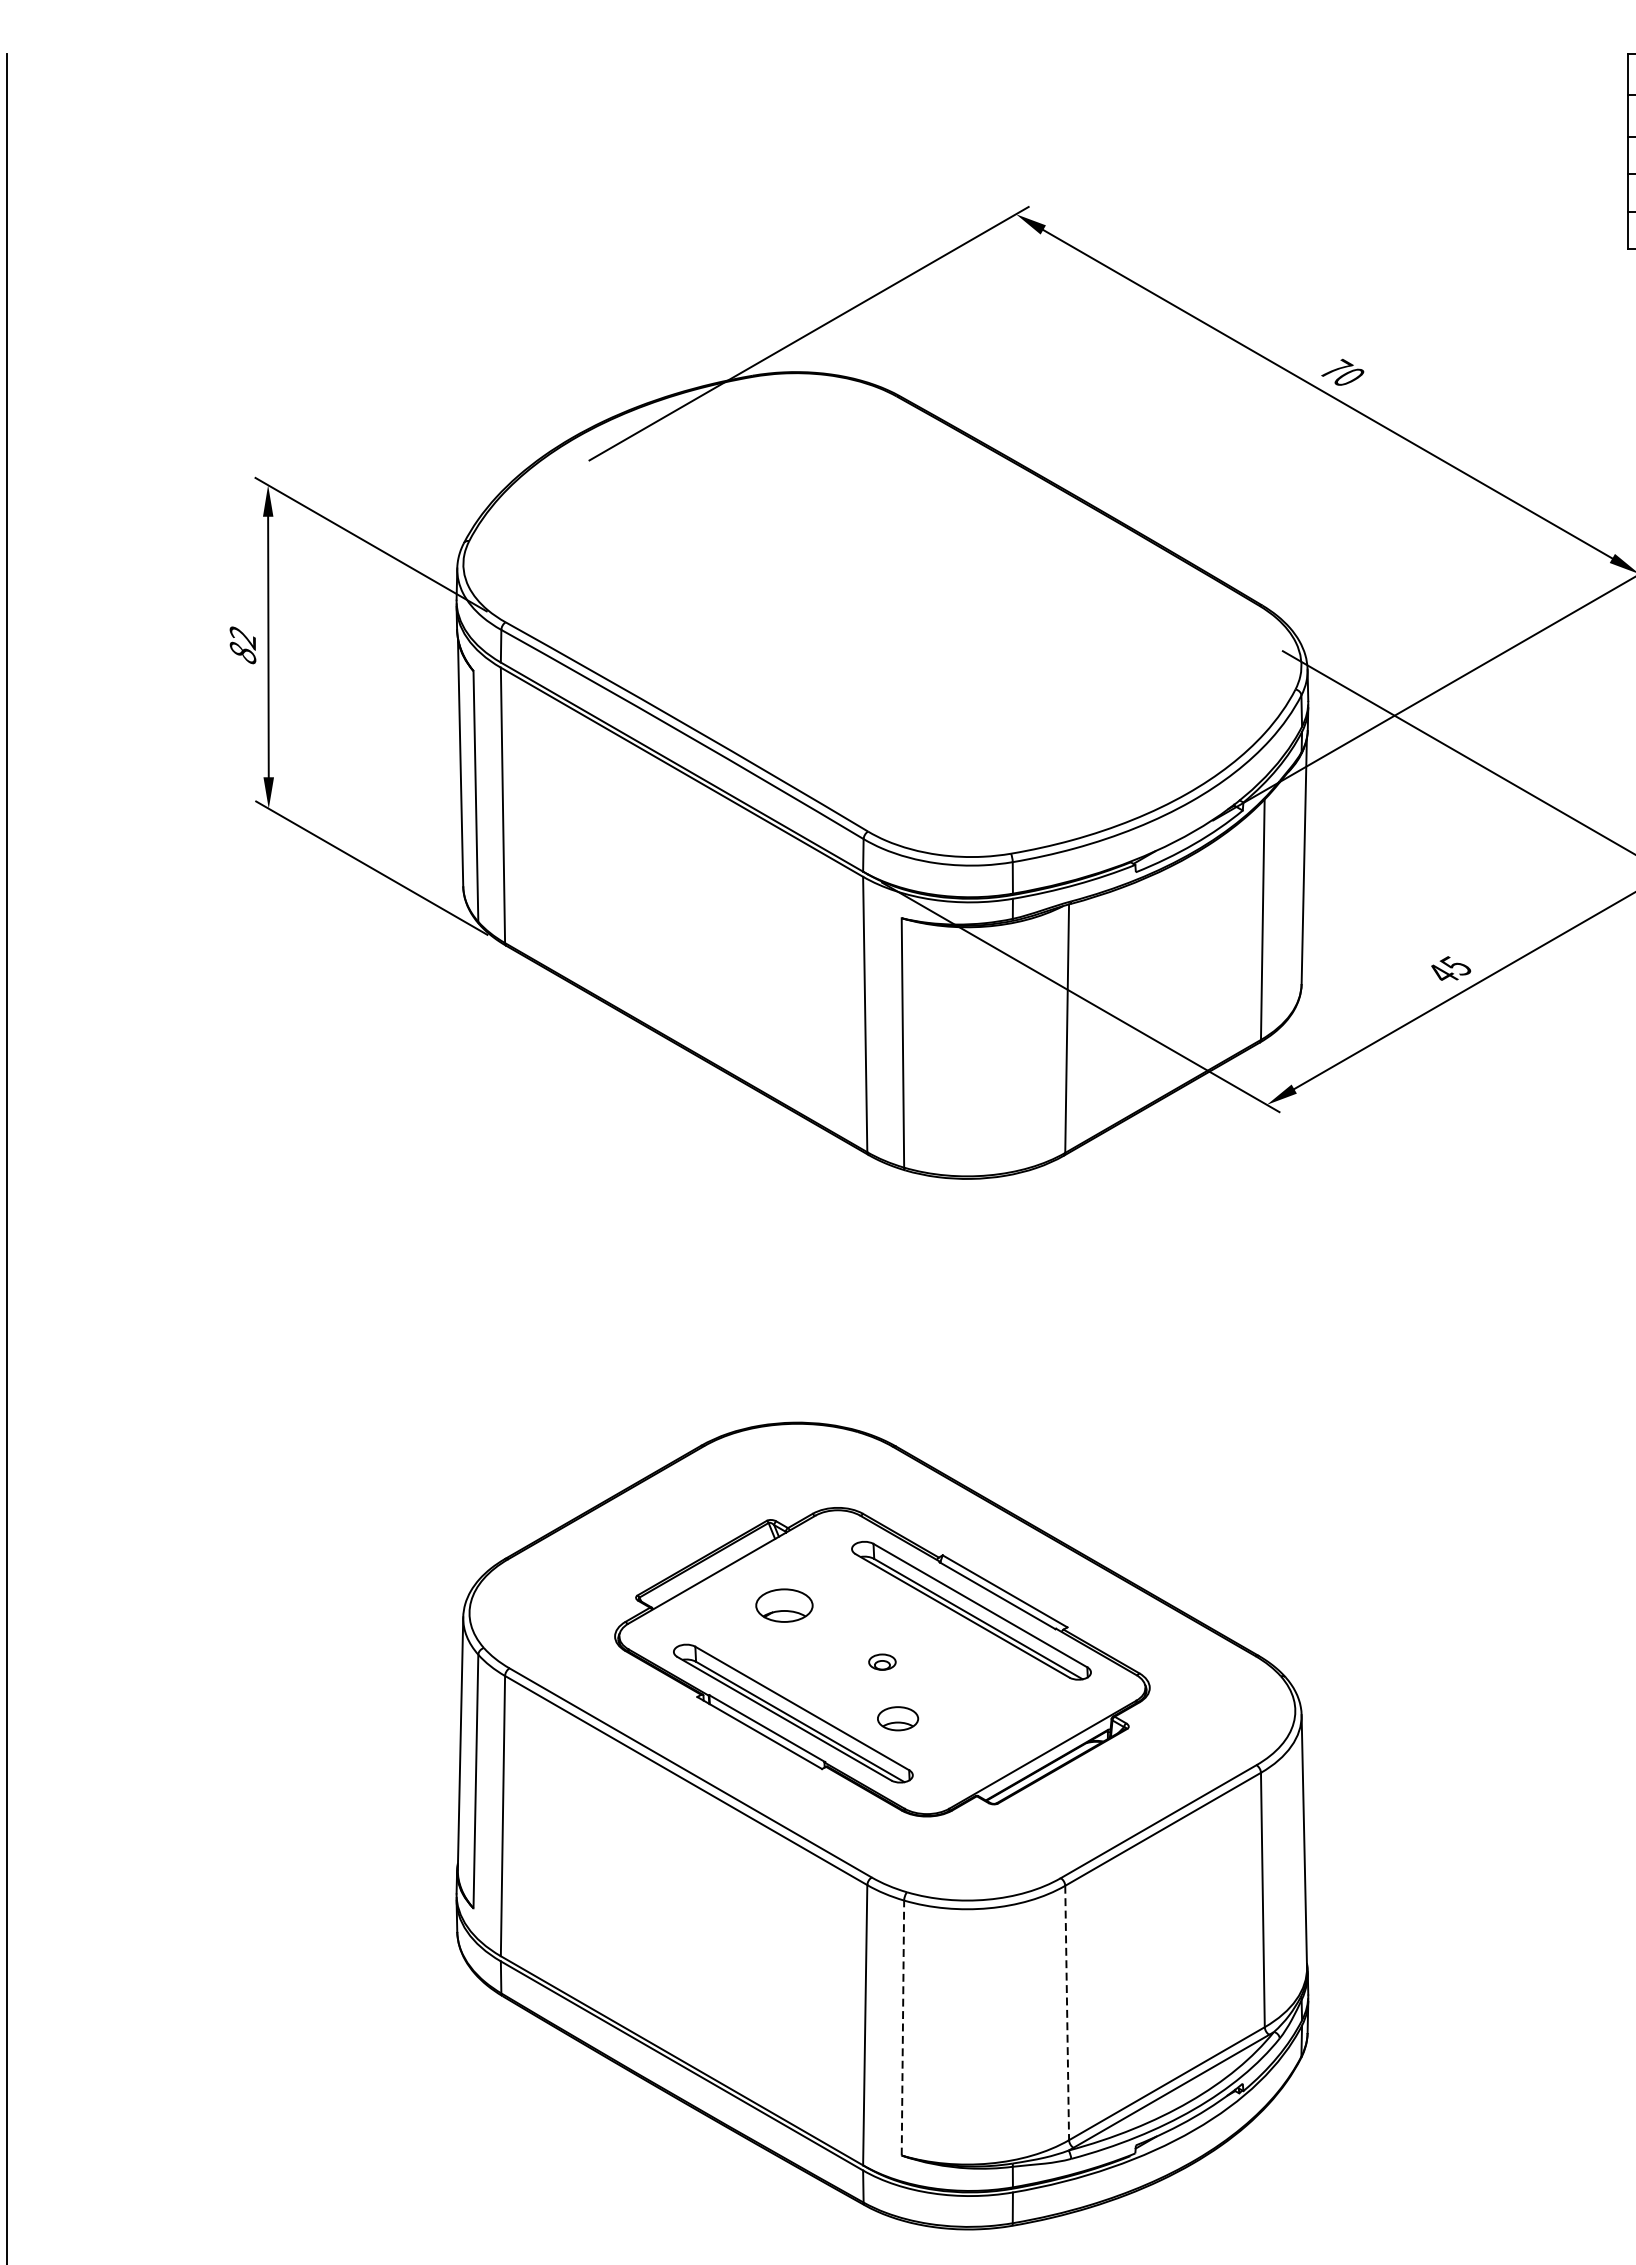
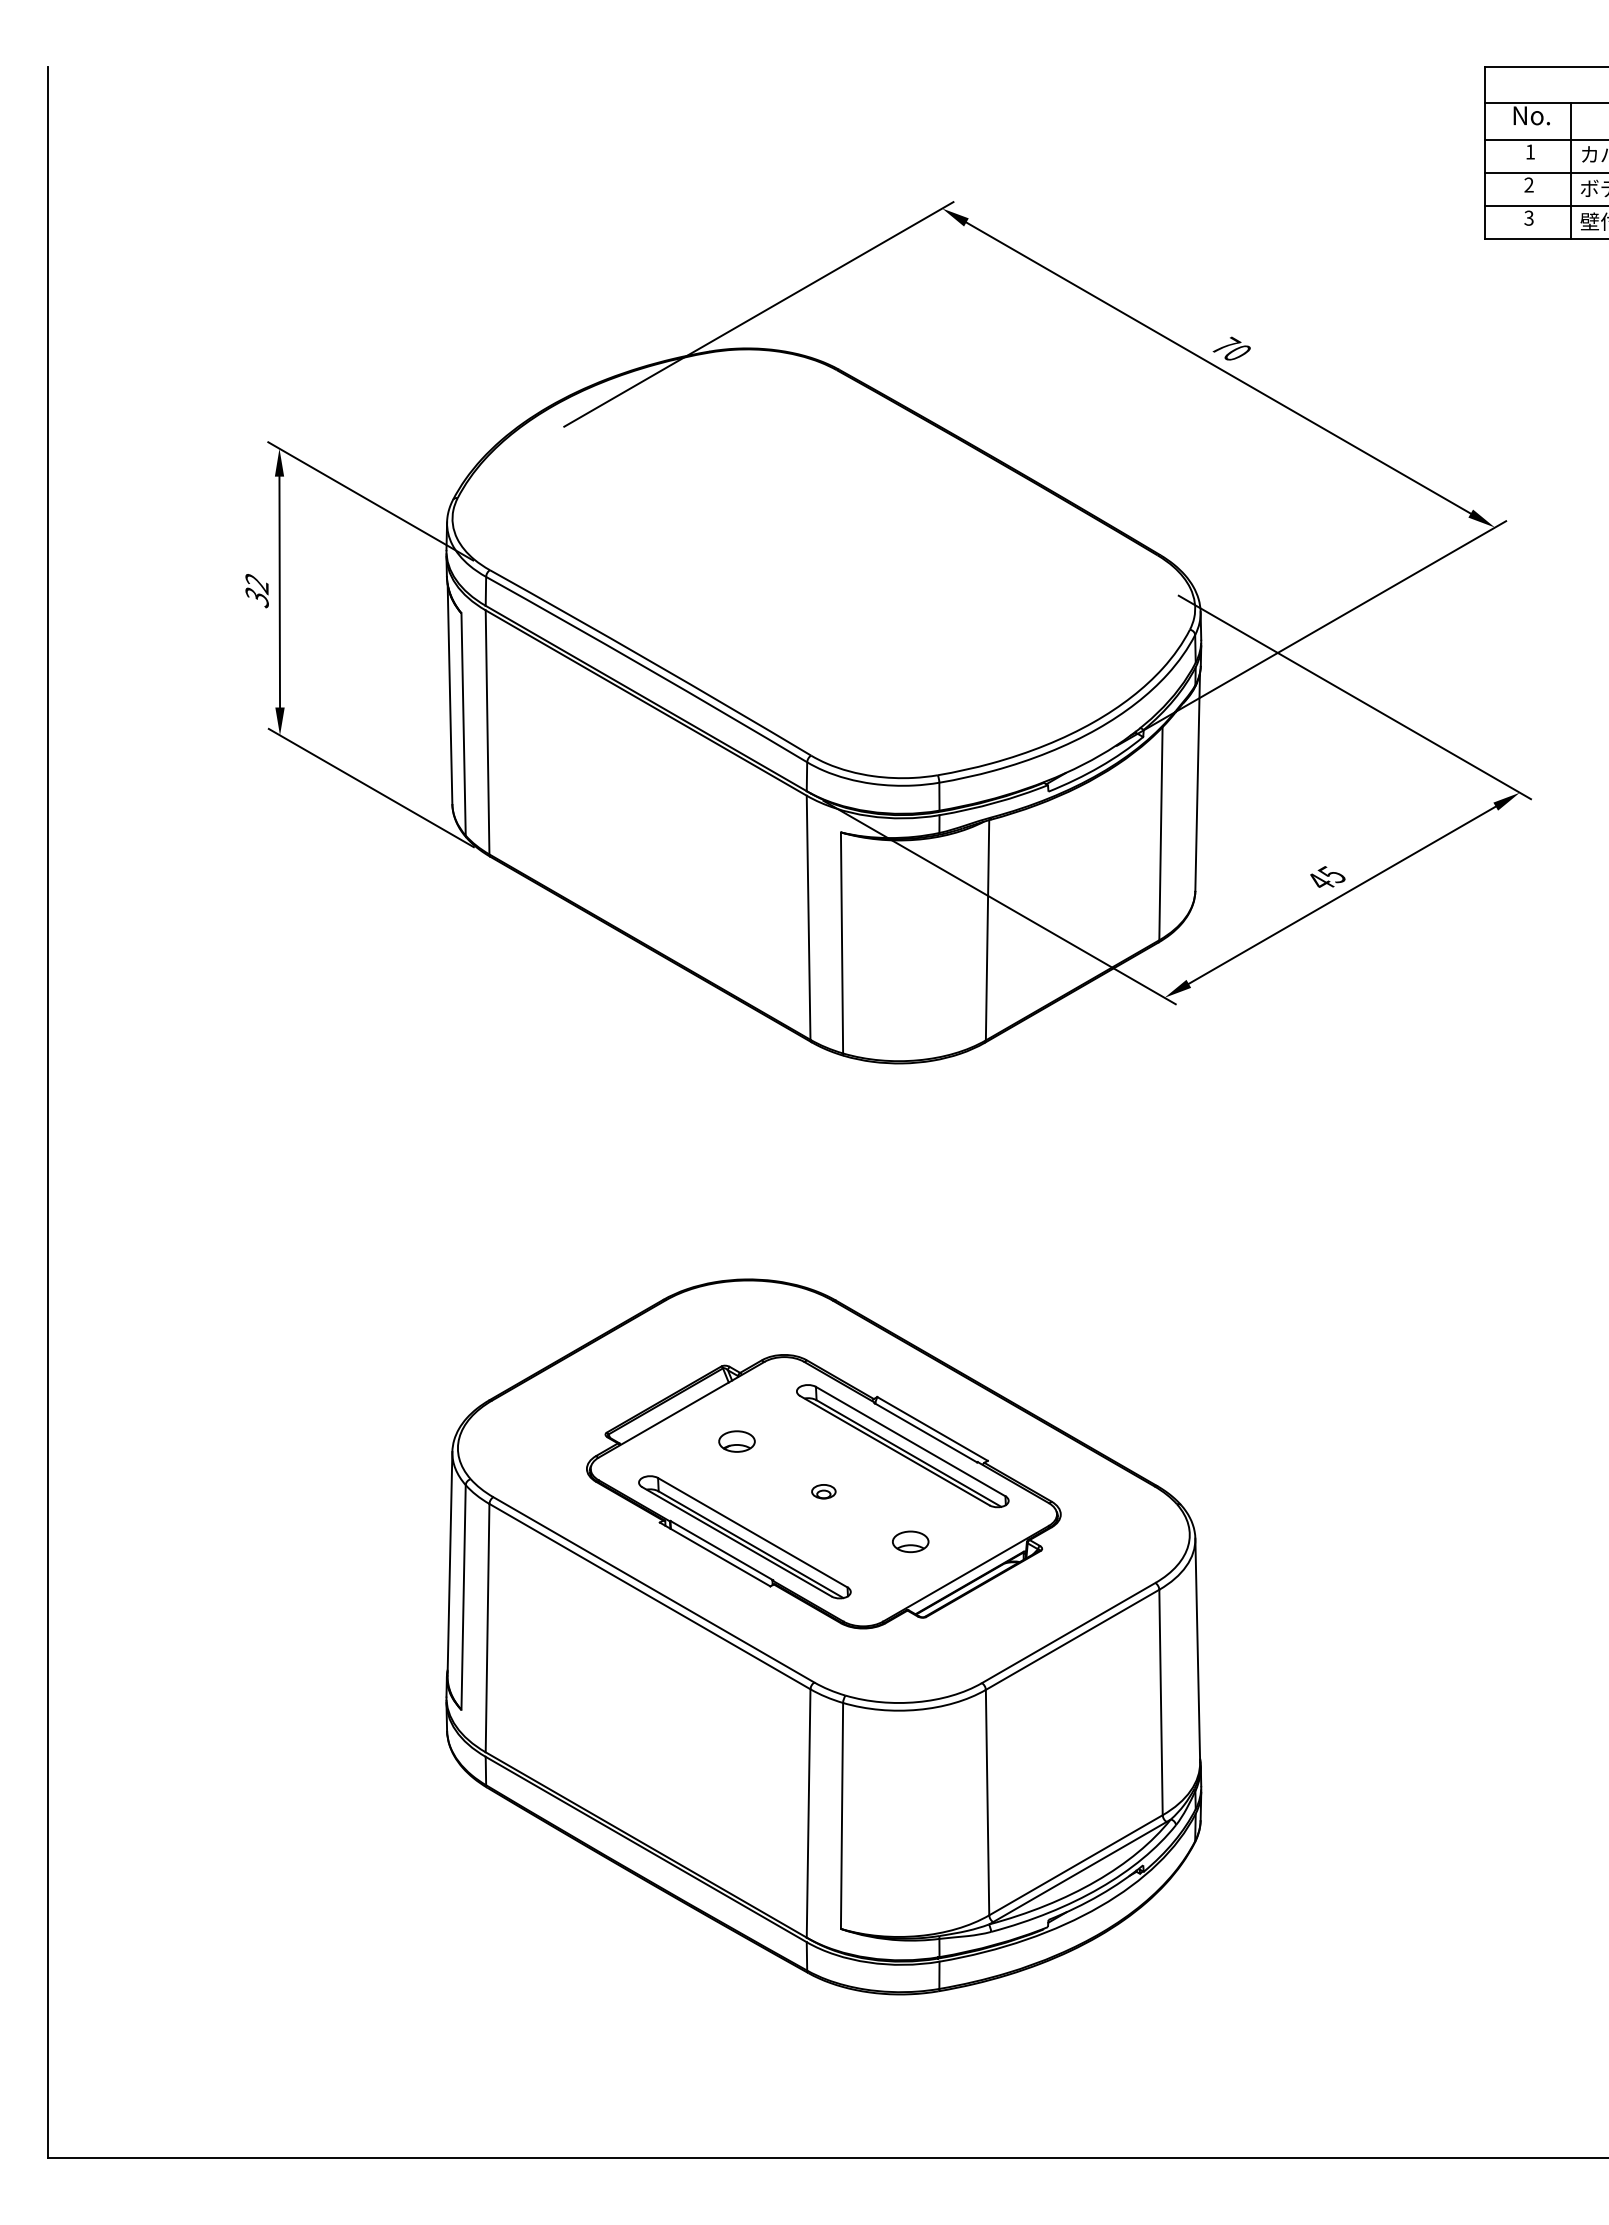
text: (242, 653) -> (256, 597), 82 -> 32
part: (783, 1605) -> (736, 1441), size x0.71
part: (897, 1718) -> (910, 1541), moved
line: (1067, 2012) -> (987, 1802), dashed -> solid
line: (903, 2027) -> (842, 1815), dashed -> solid

